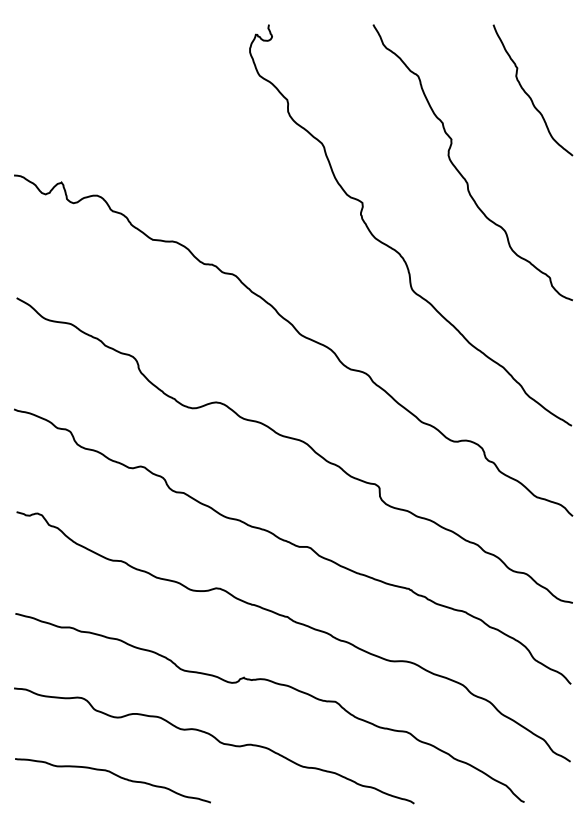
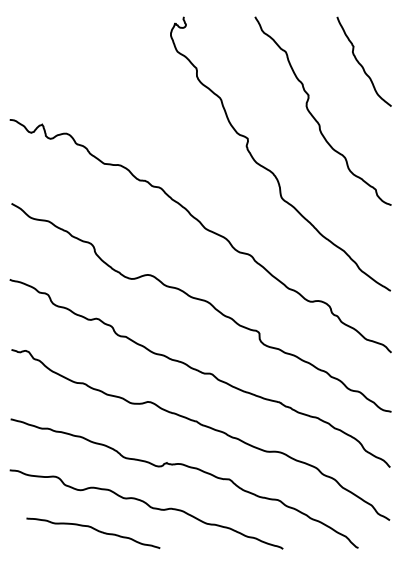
curve: (116, 776) -> (95, 530), moved

